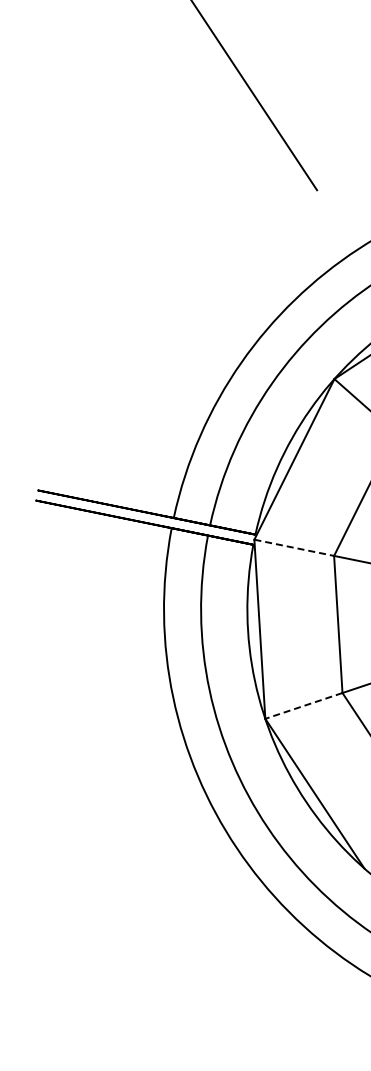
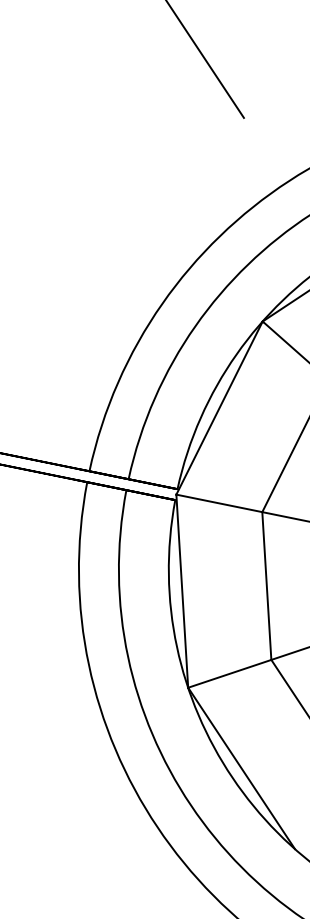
line: (294, 547) -> (219, 503), dashed -> solid
line: (303, 705) -> (229, 673), dashed -> solid

